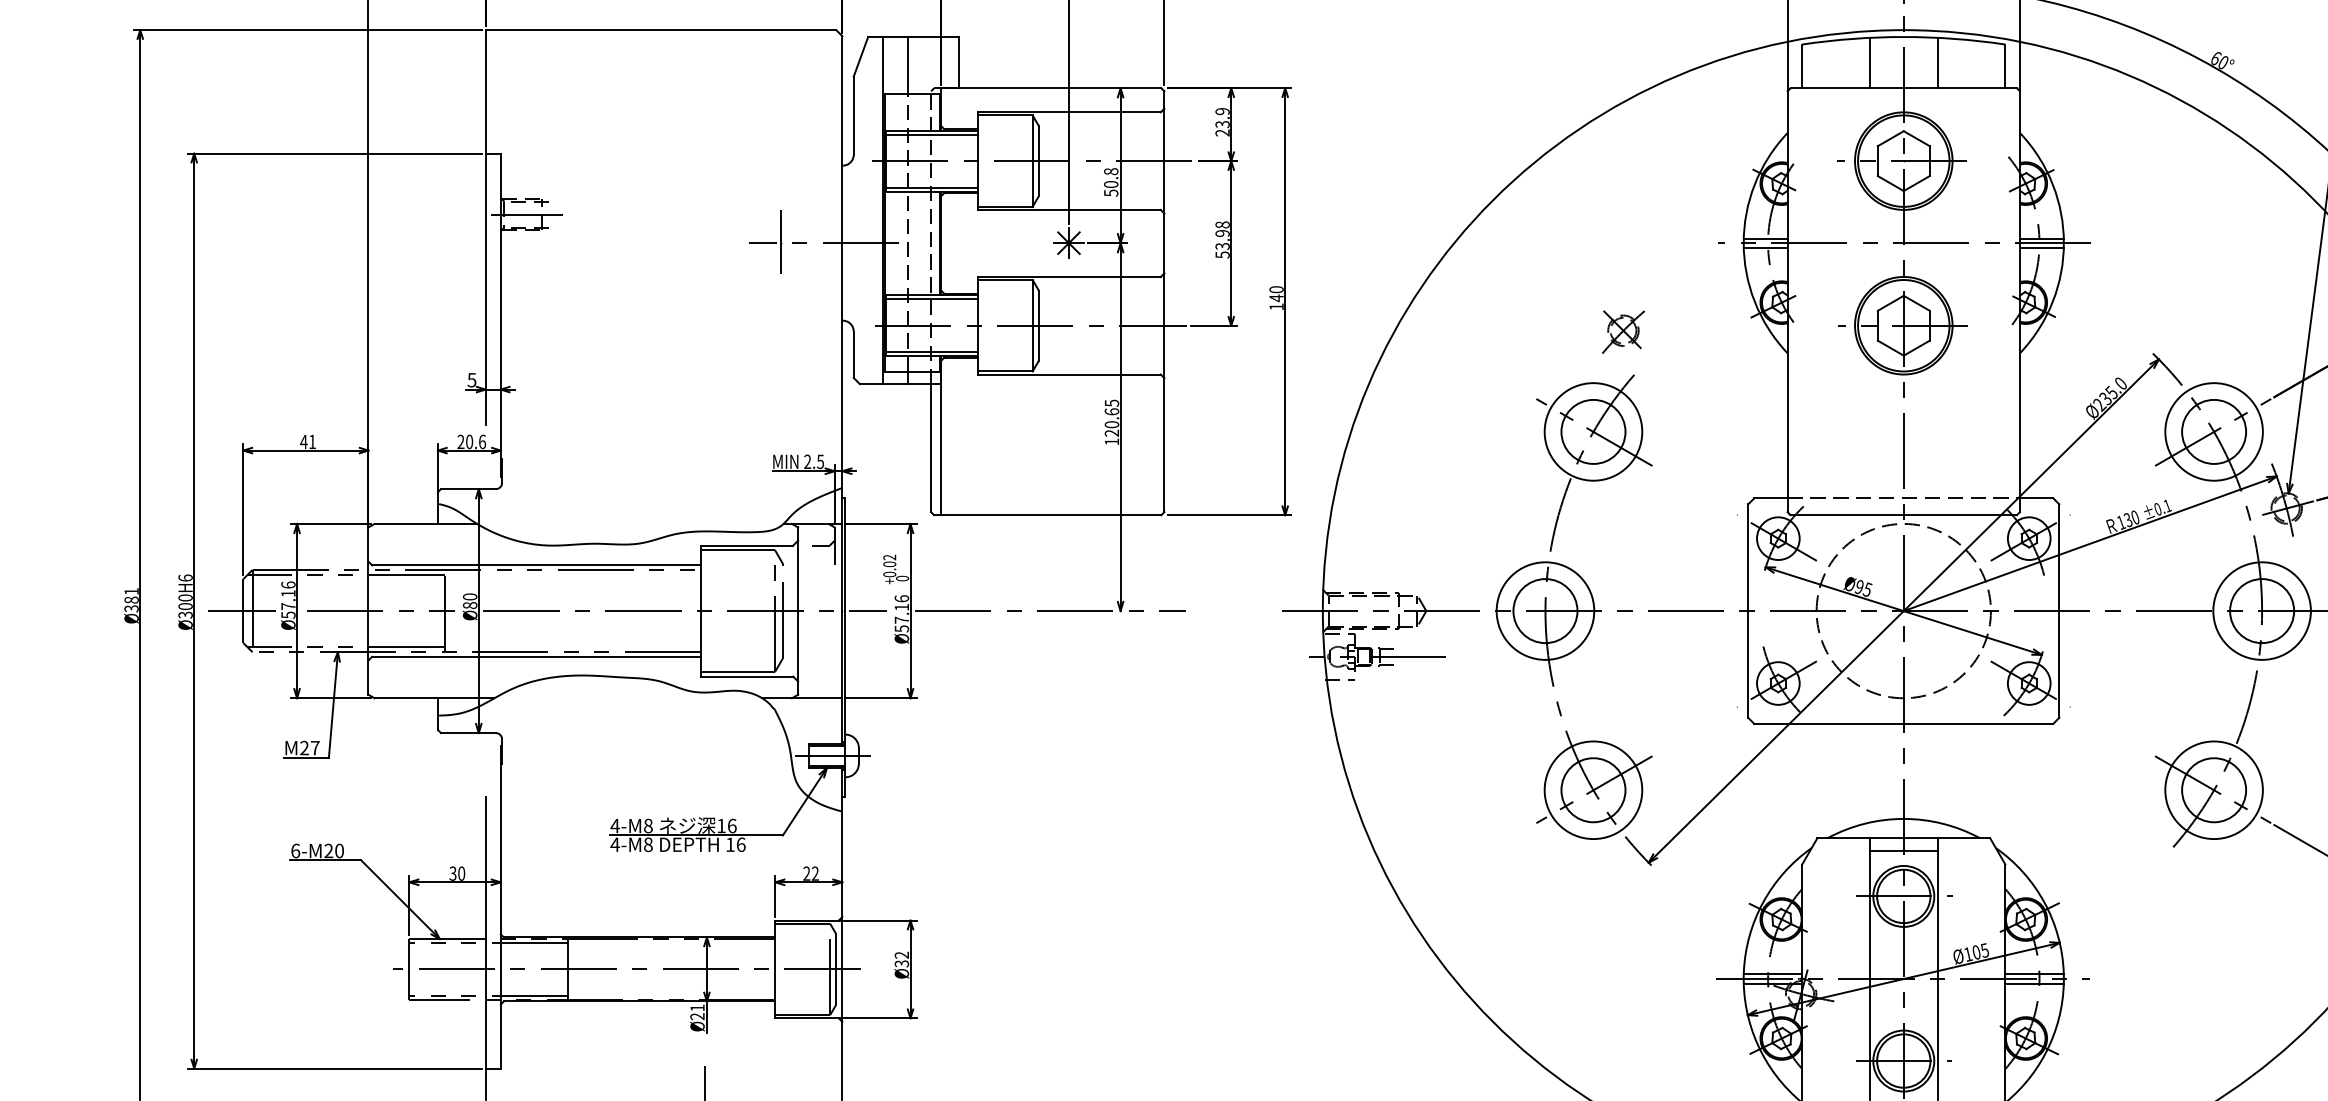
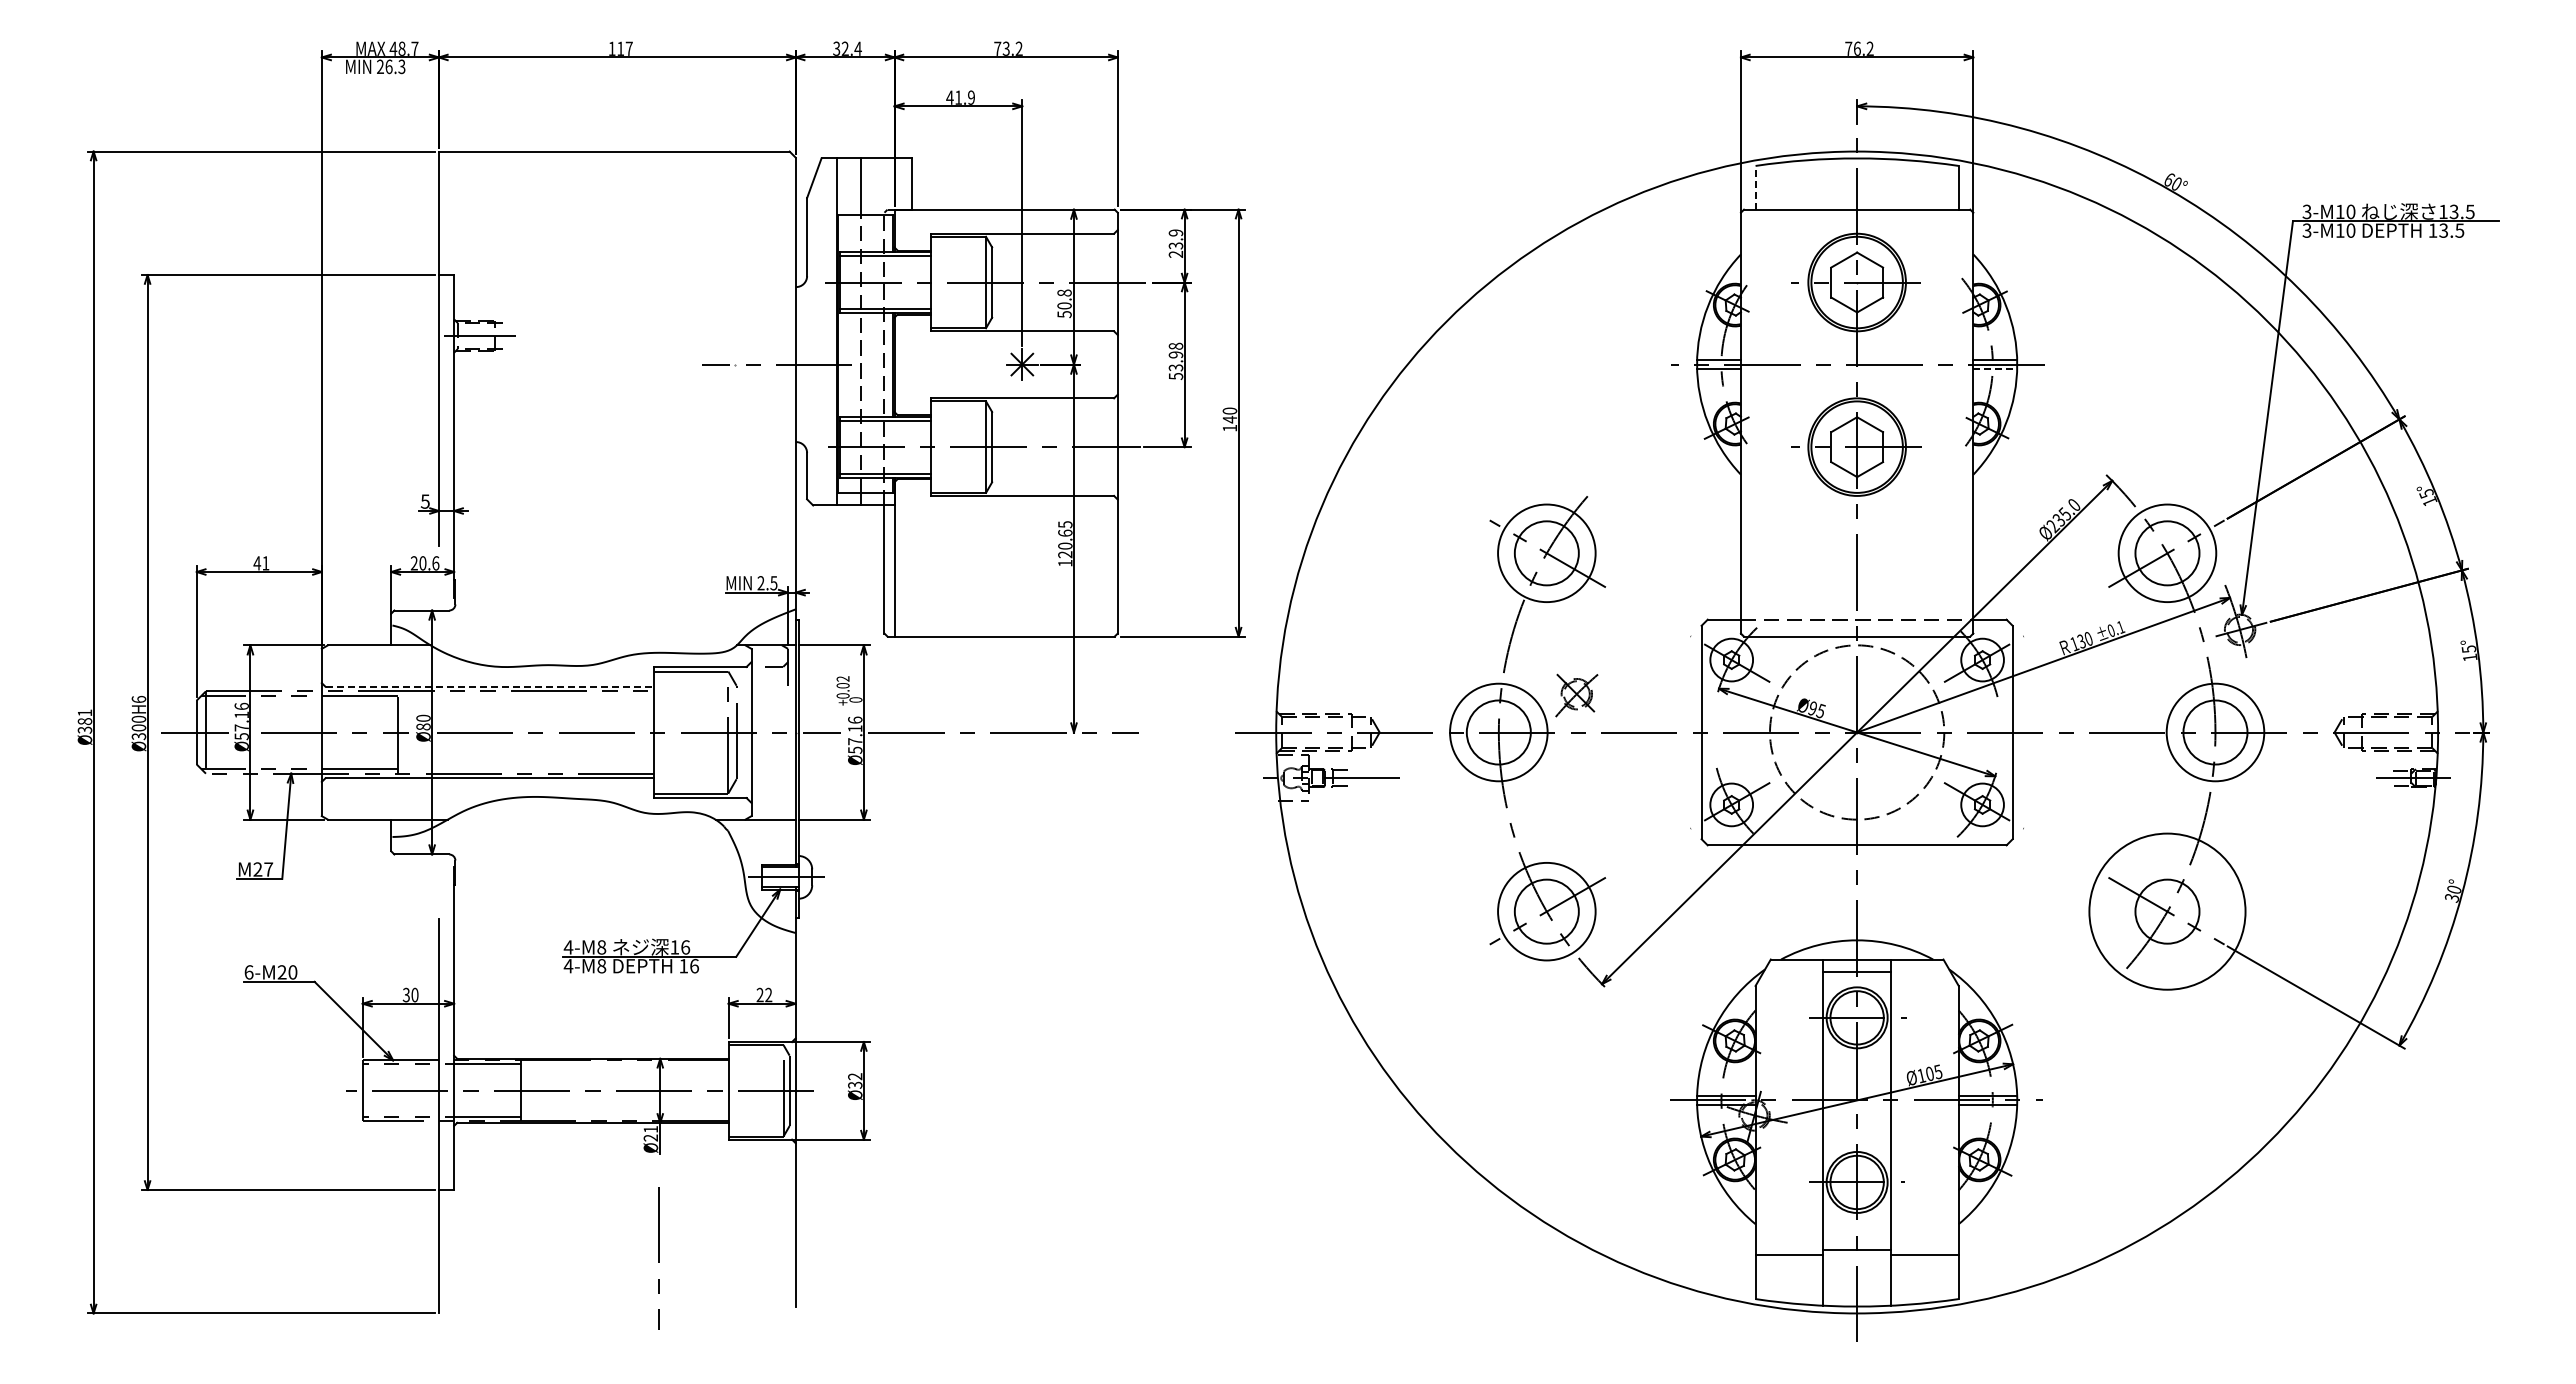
line: (1870, 63) -> (1823, 184), removed
line: (1938, 63) -> (1891, 184), removed
line: (1802, 66) -> (1755, 187), solid -> dashed
line: (781, 242) -> (734, 363), removed
line: (2042, 248) -> (1995, 369), solid -> dashed
part: (1623, 332) -> (1576, 695), moved
line: (537, 565) -> (490, 686), solid -> dashed
circle: (2214, 790) -> (2167, 911), size x1.6

